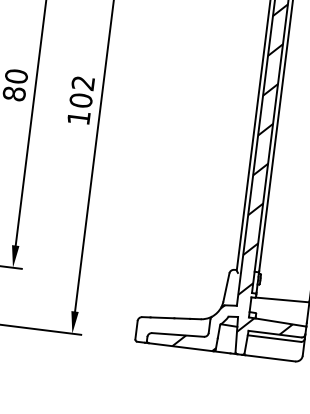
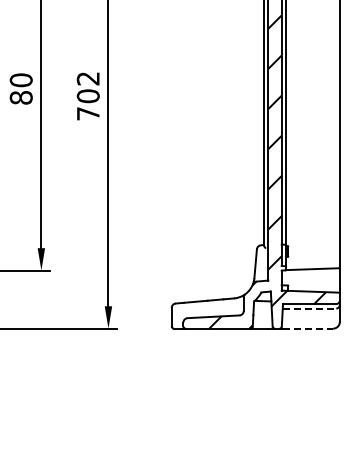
text: (79, 117) -> (88, 113), 102 -> 702
line: (274, 338) -> (309, 308), solid -> dashed
line: (270, 358) -> (308, 328), solid -> dashed

